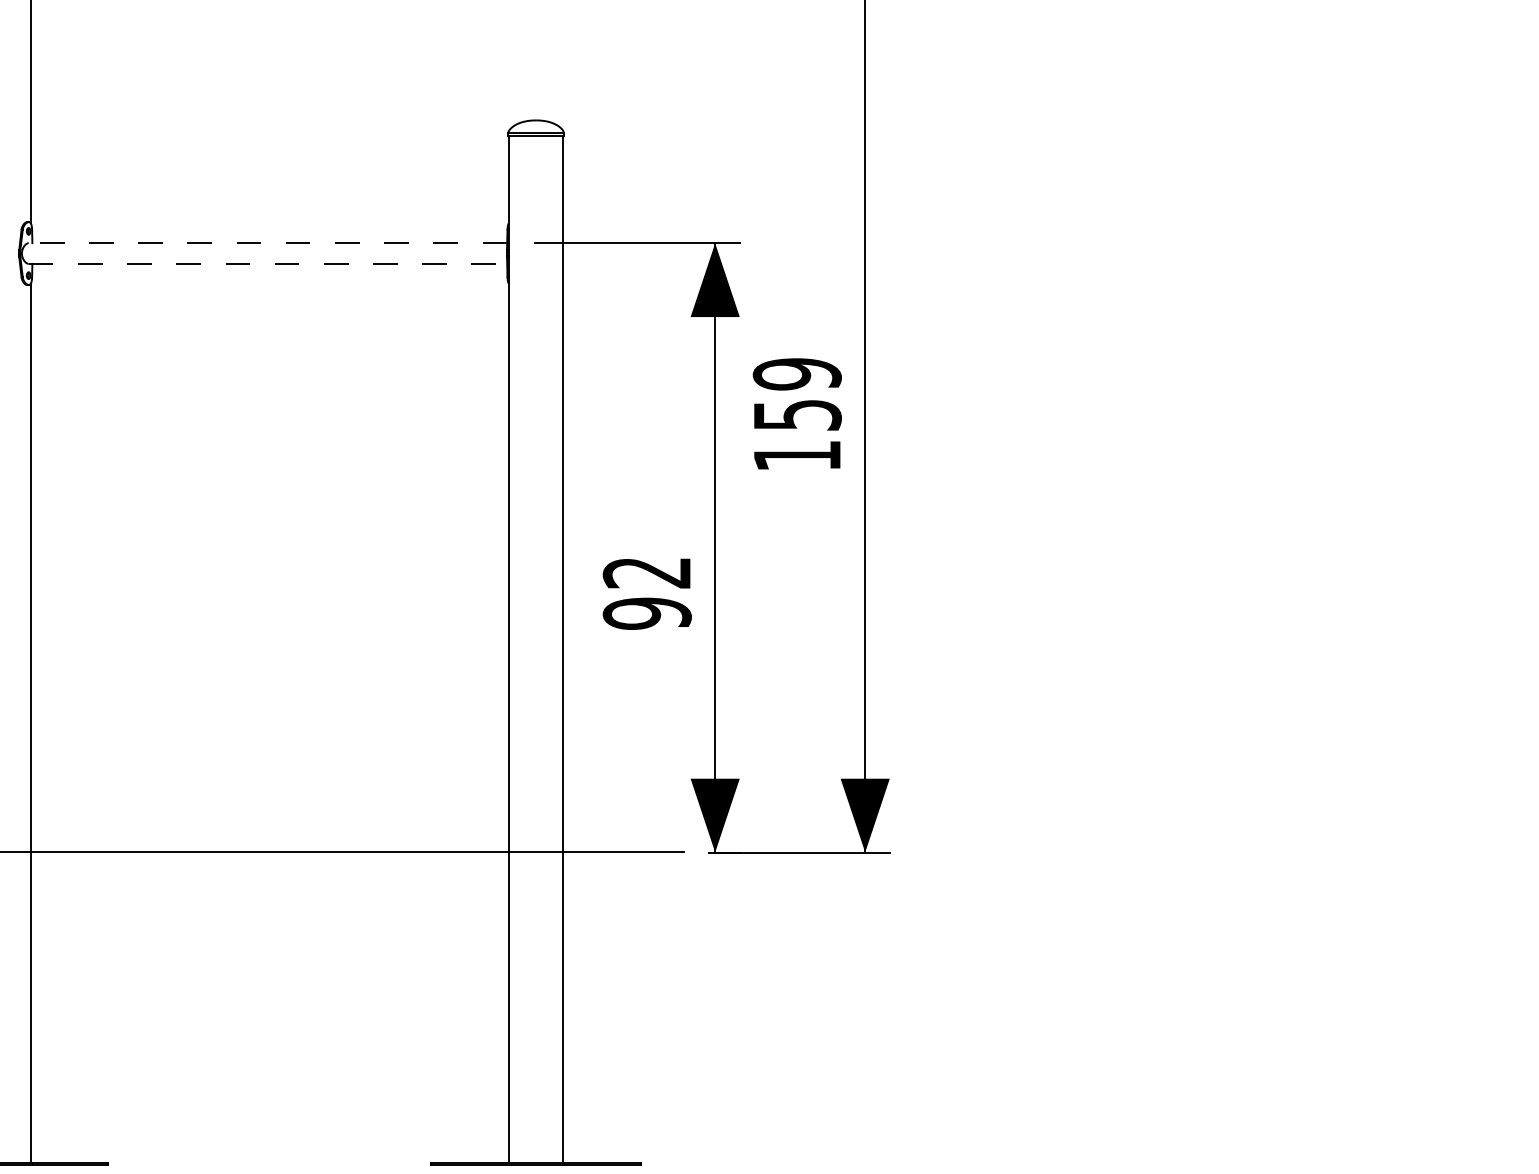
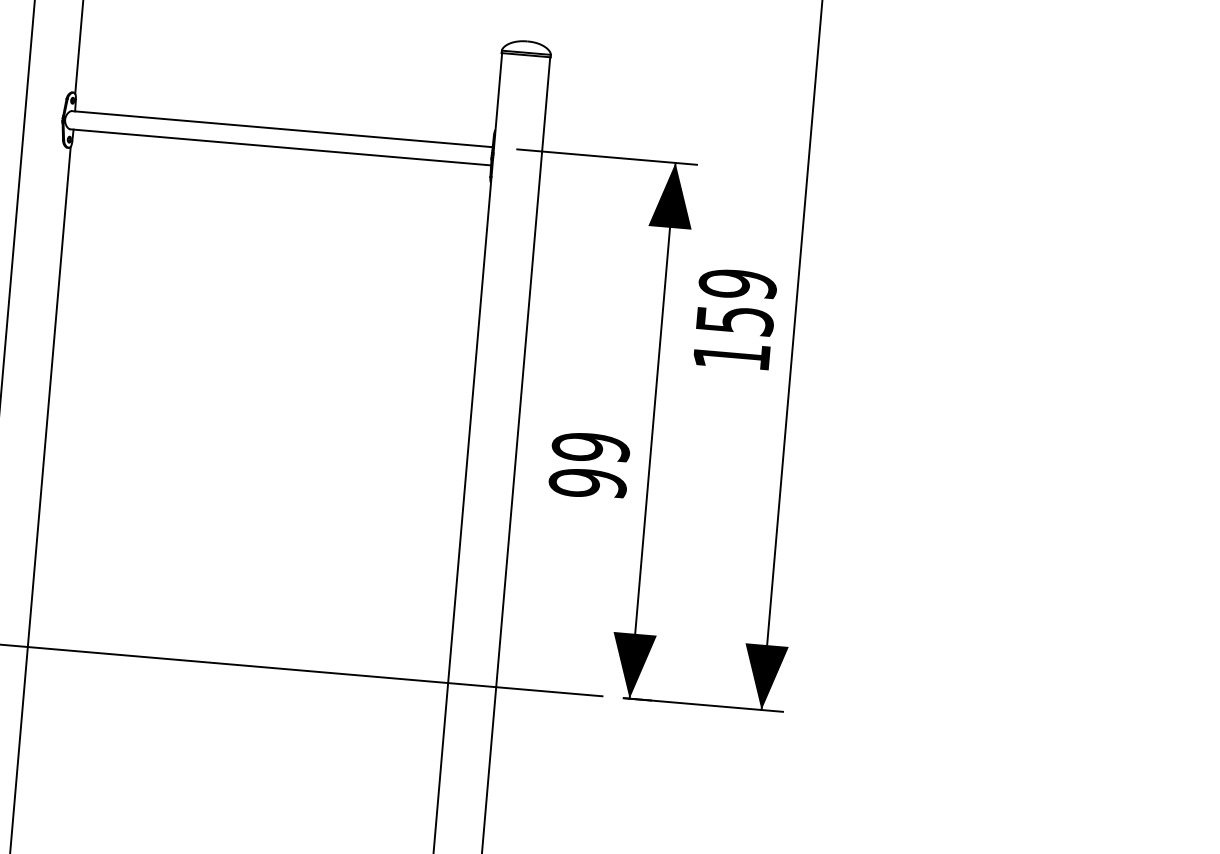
line: (267, 243) -> (281, 129), dashed -> solid
line: (268, 263) -> (281, 147), dashed -> solid
text: (646, 572) -> (590, 447), 92 -> 99

